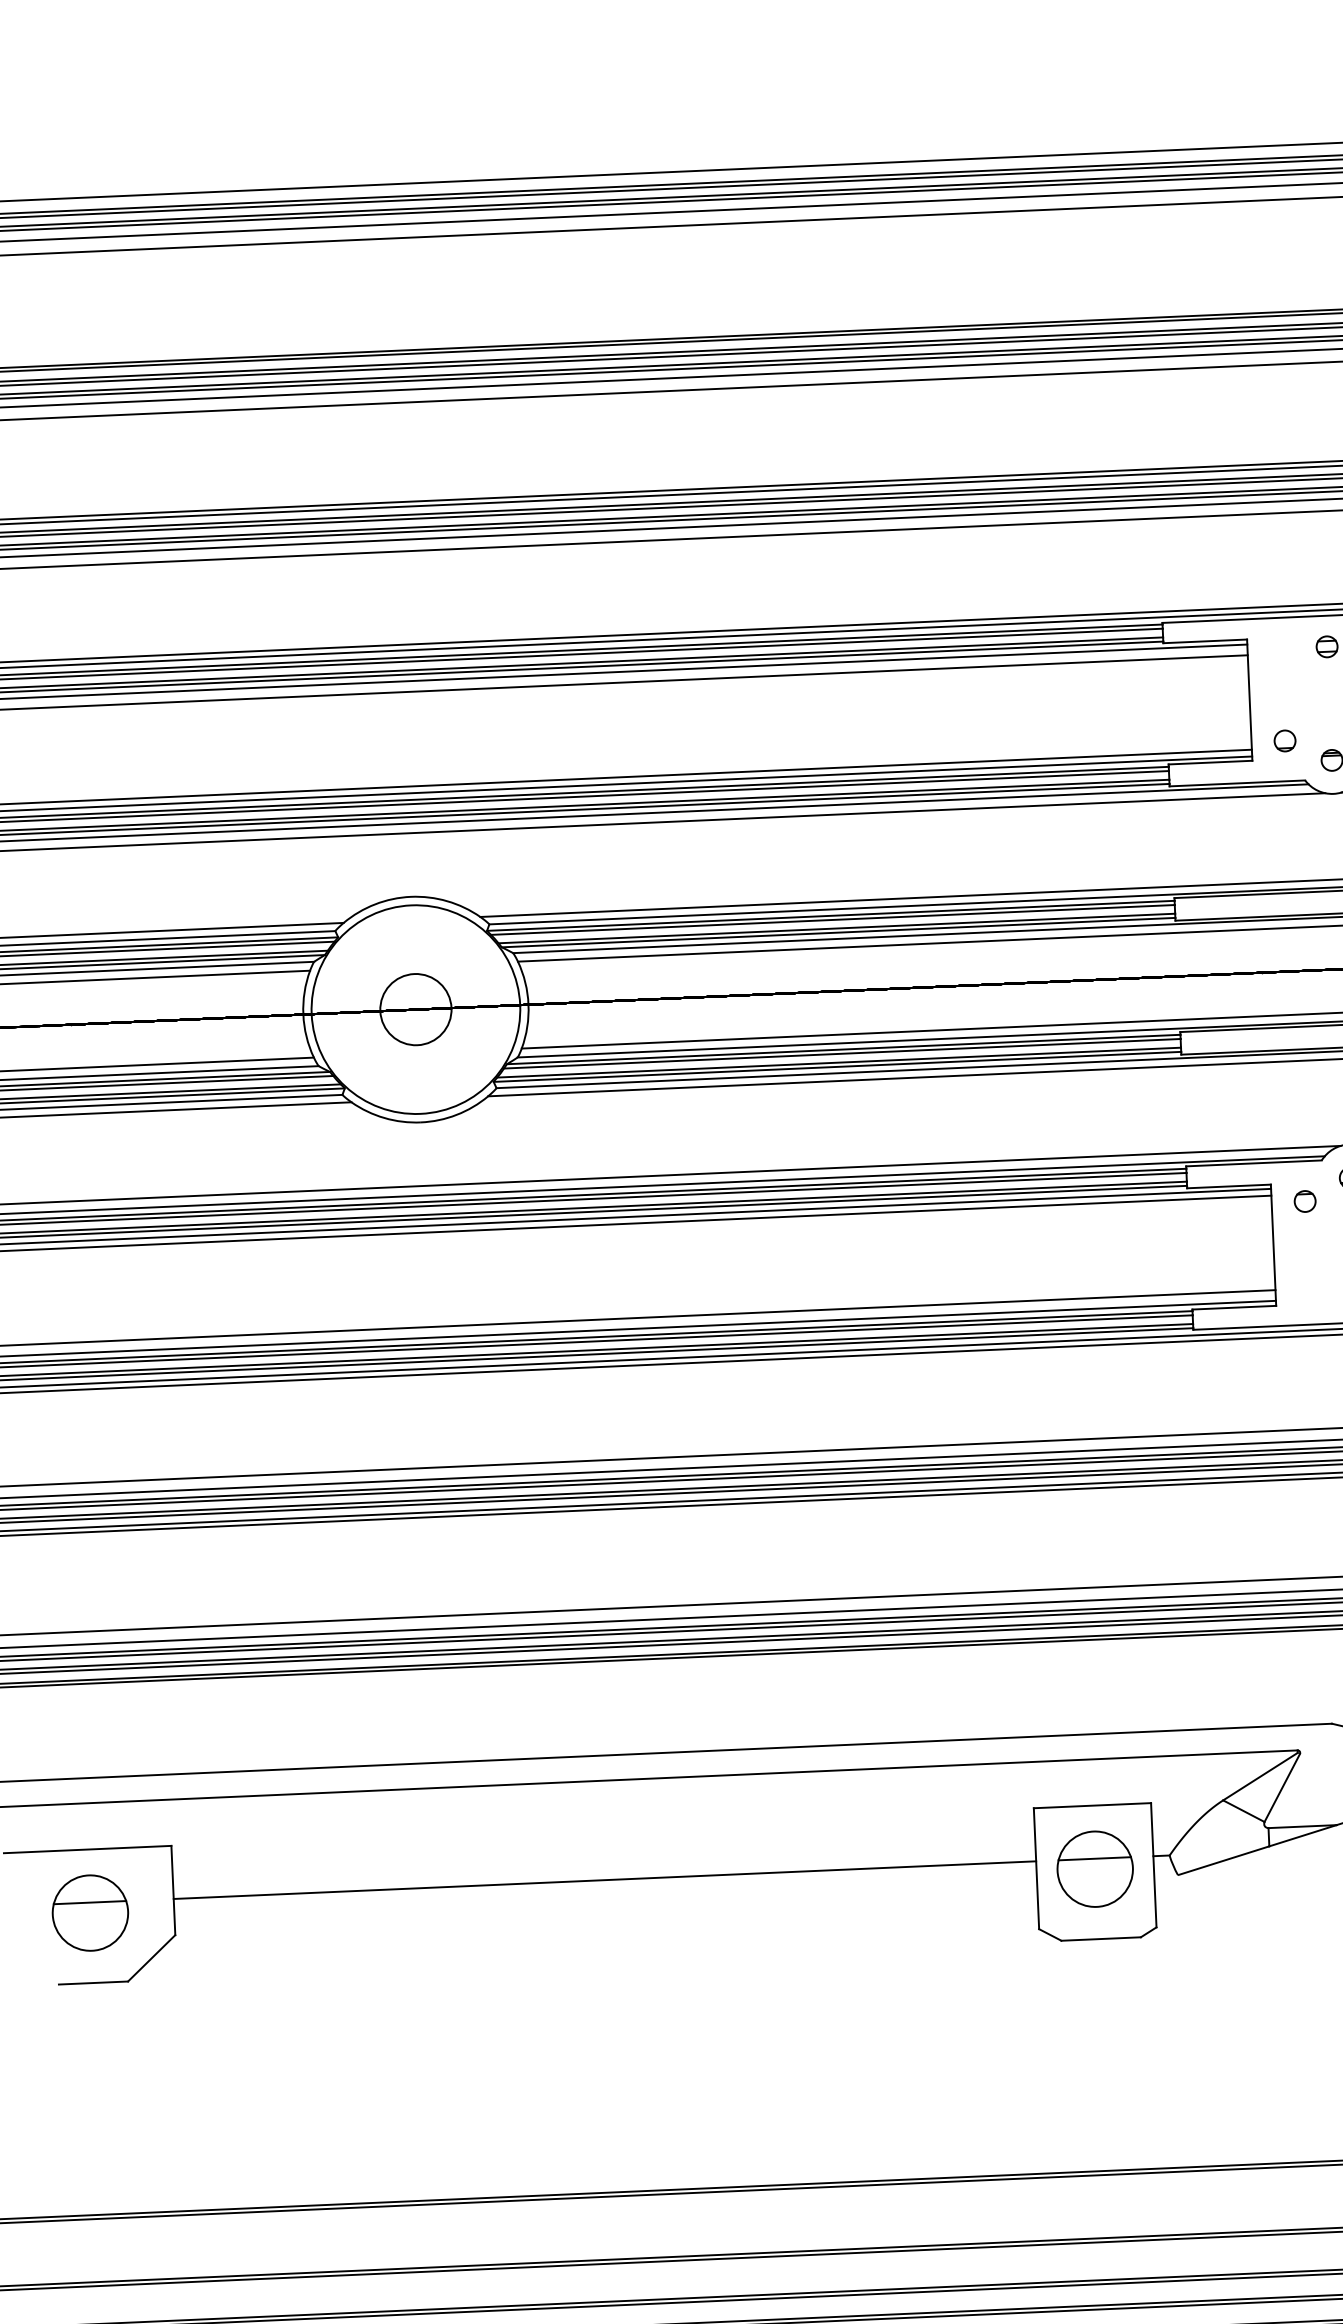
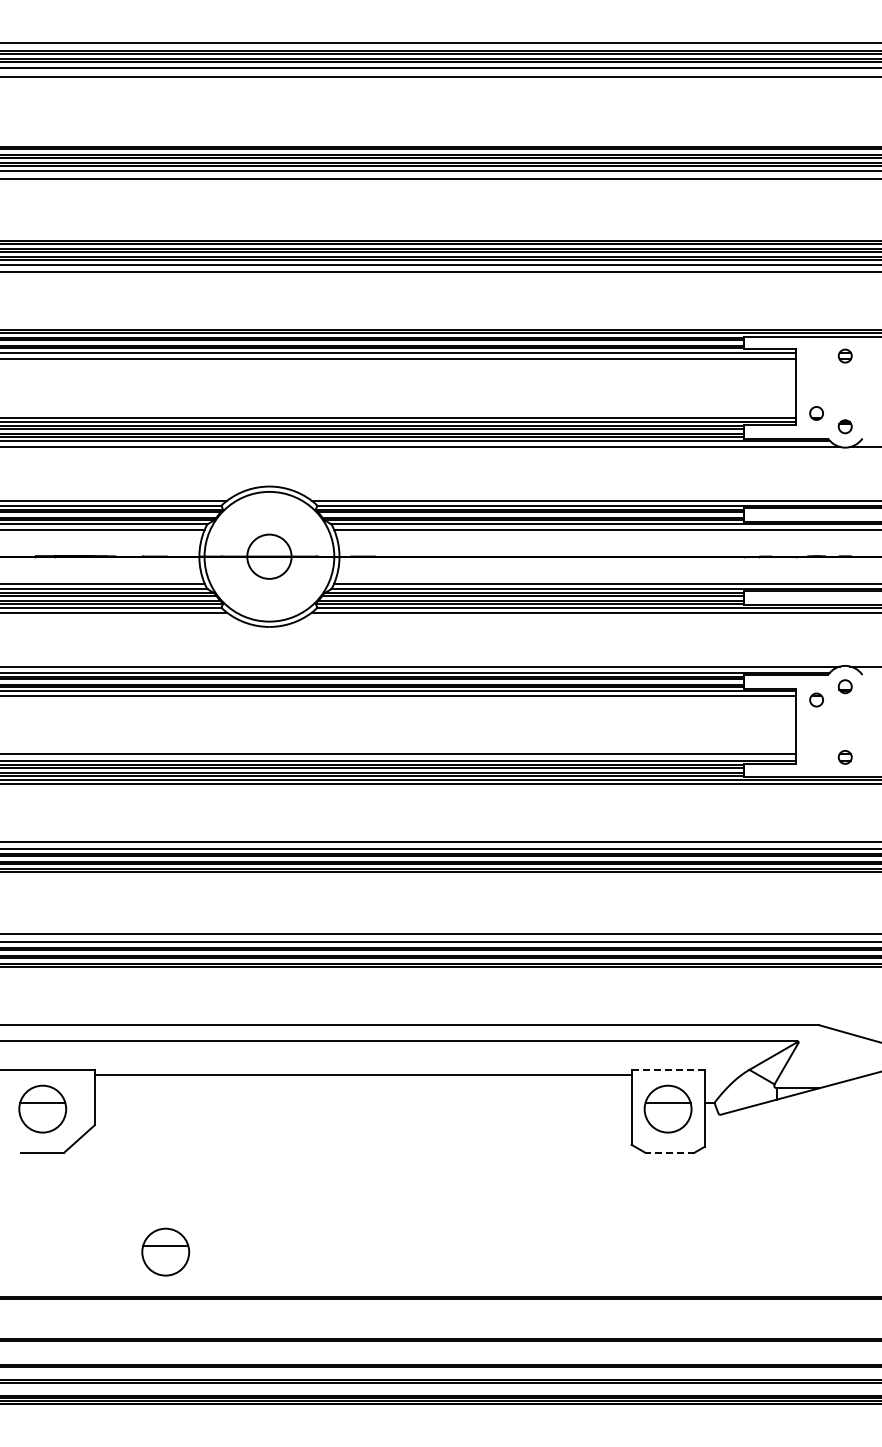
line: (1093, 1805) -> (668, 1069), solid -> dashed
line: (603, 1879) -> (362, 1074), moved
line: (1100, 1938) -> (669, 1152), solid -> dashed
part: (297, 2133) -> (165, 1251), added

